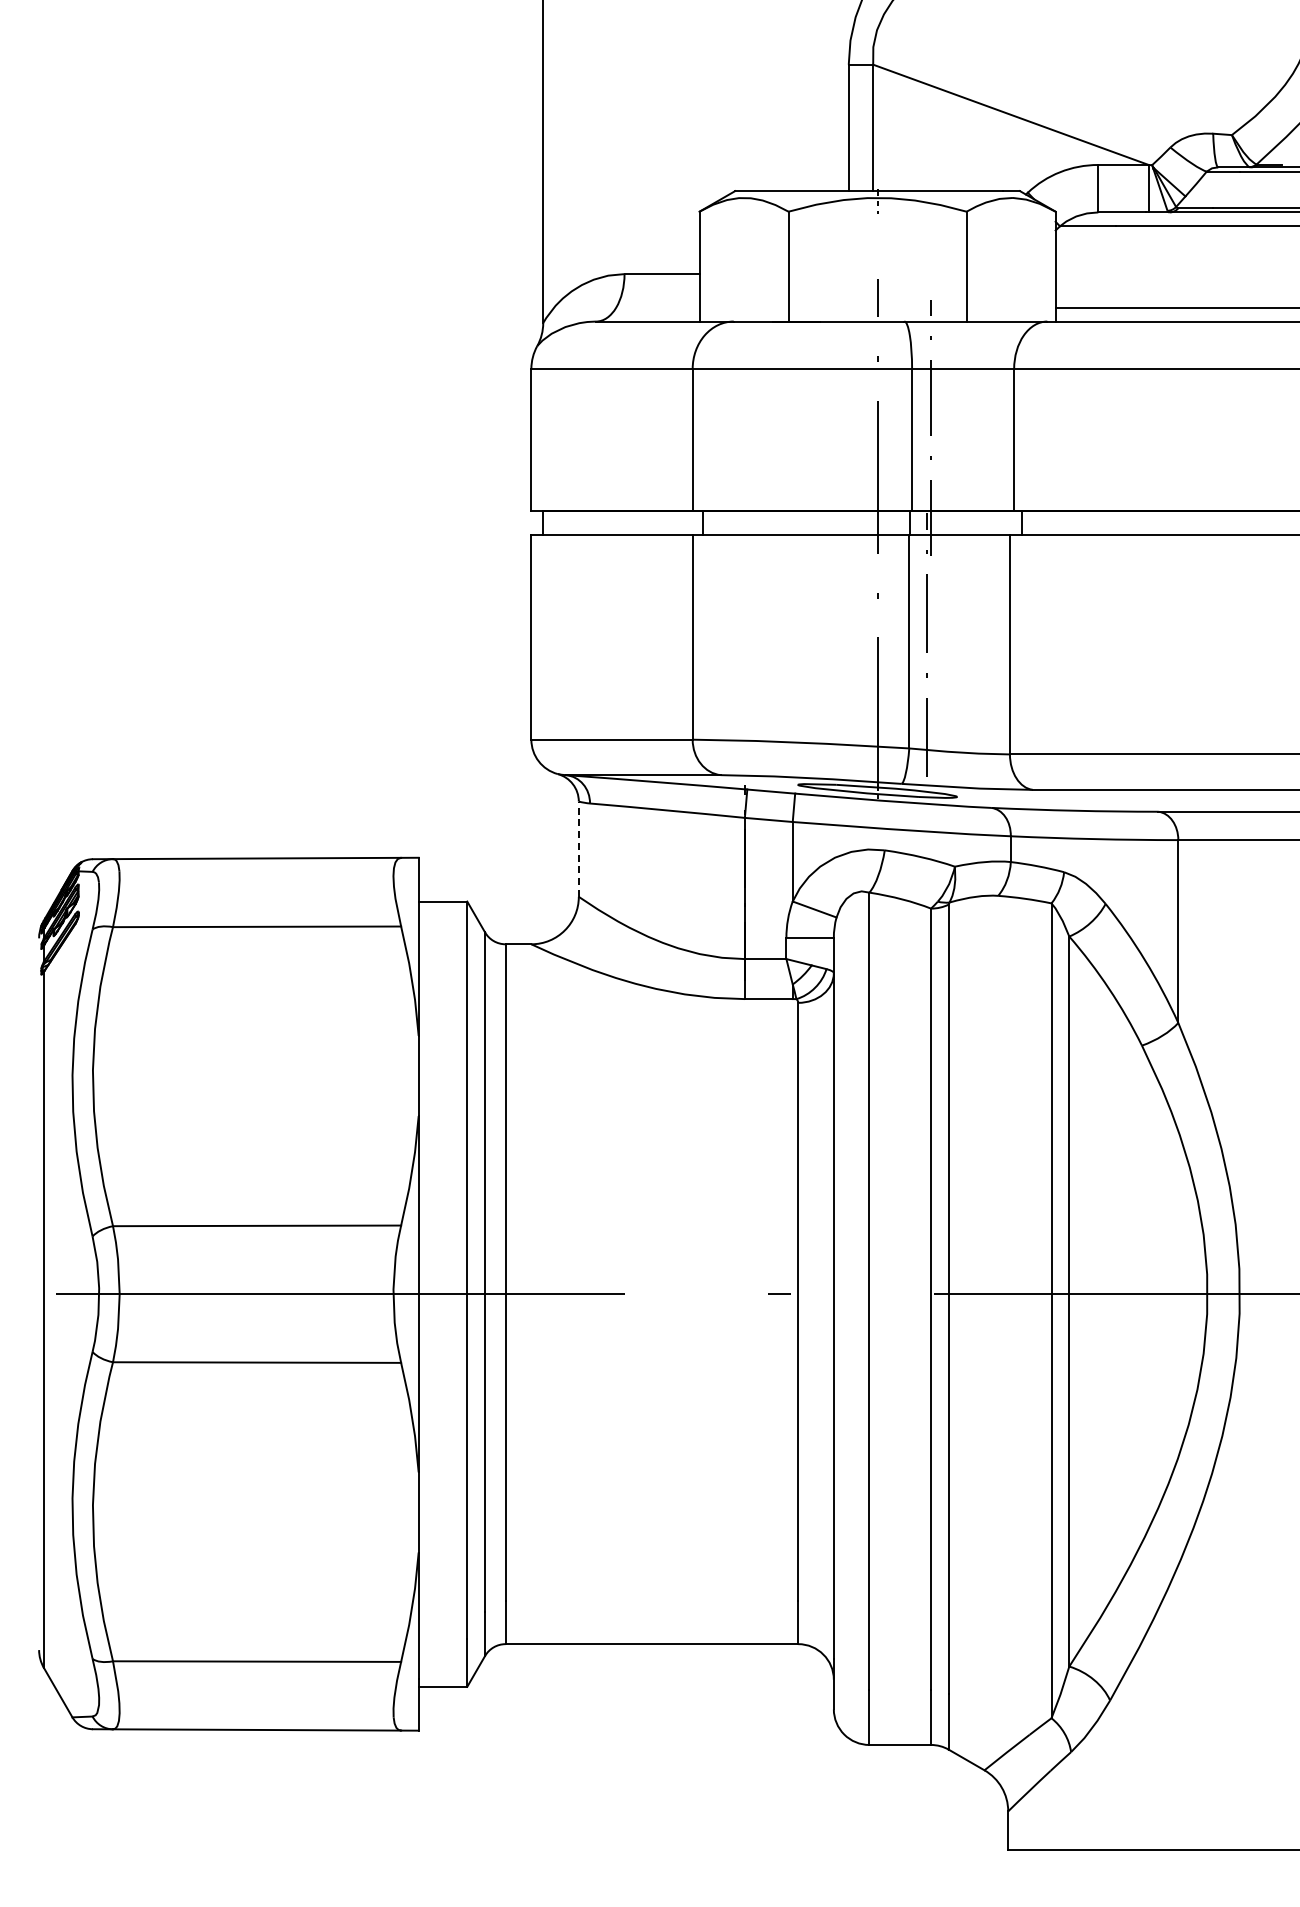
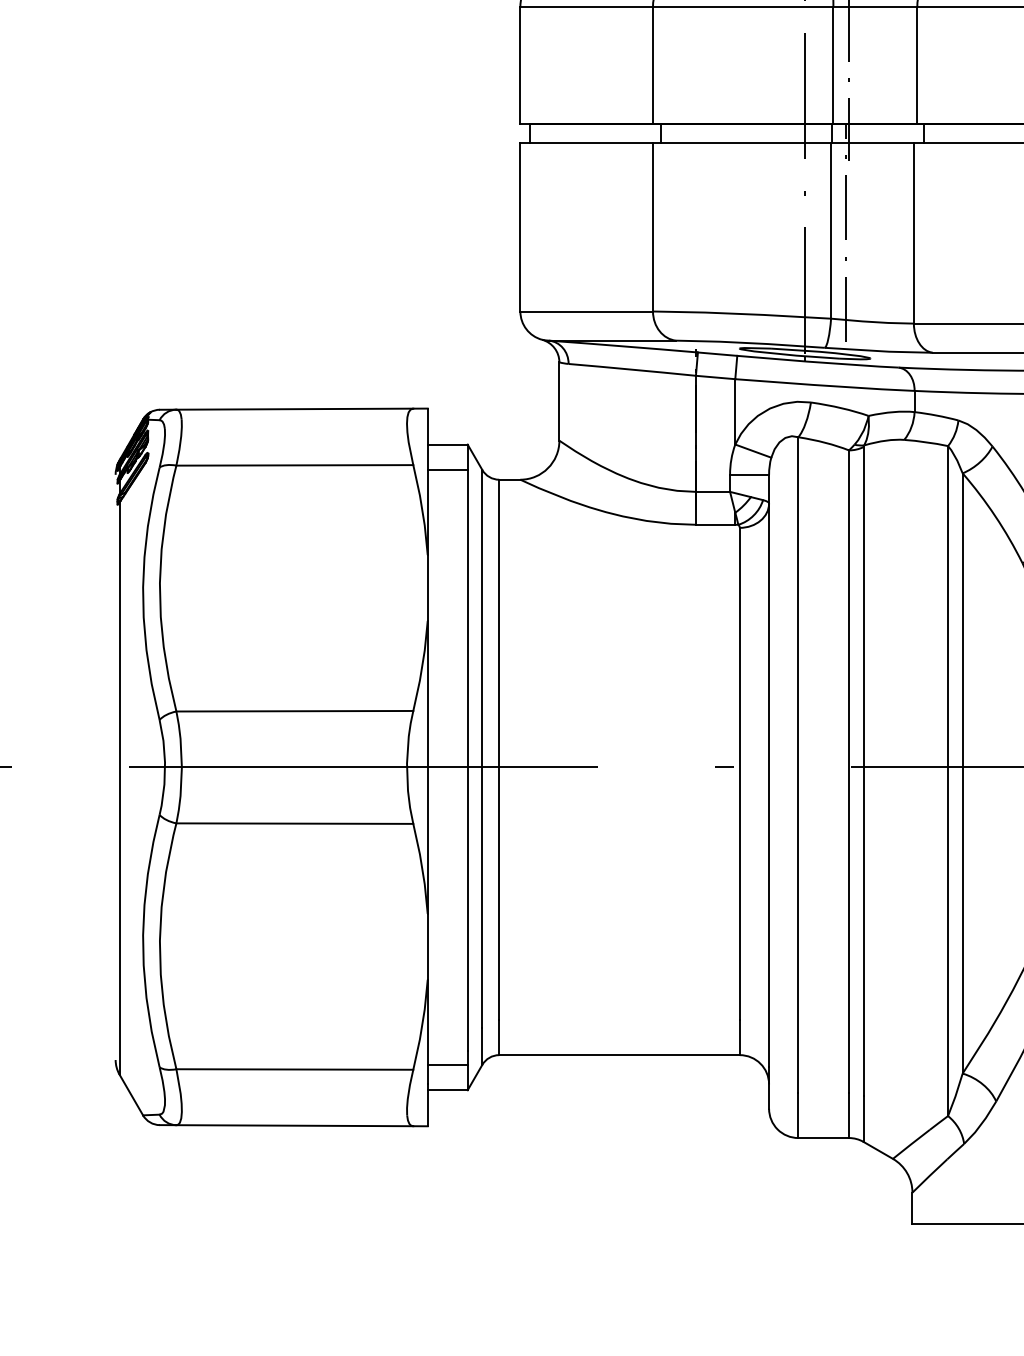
line: (578, 849) -> (559, 401), dashed -> solid
line: (442, 932) -> (447, 470), added
line: (442, 1656) -> (447, 1065), added

